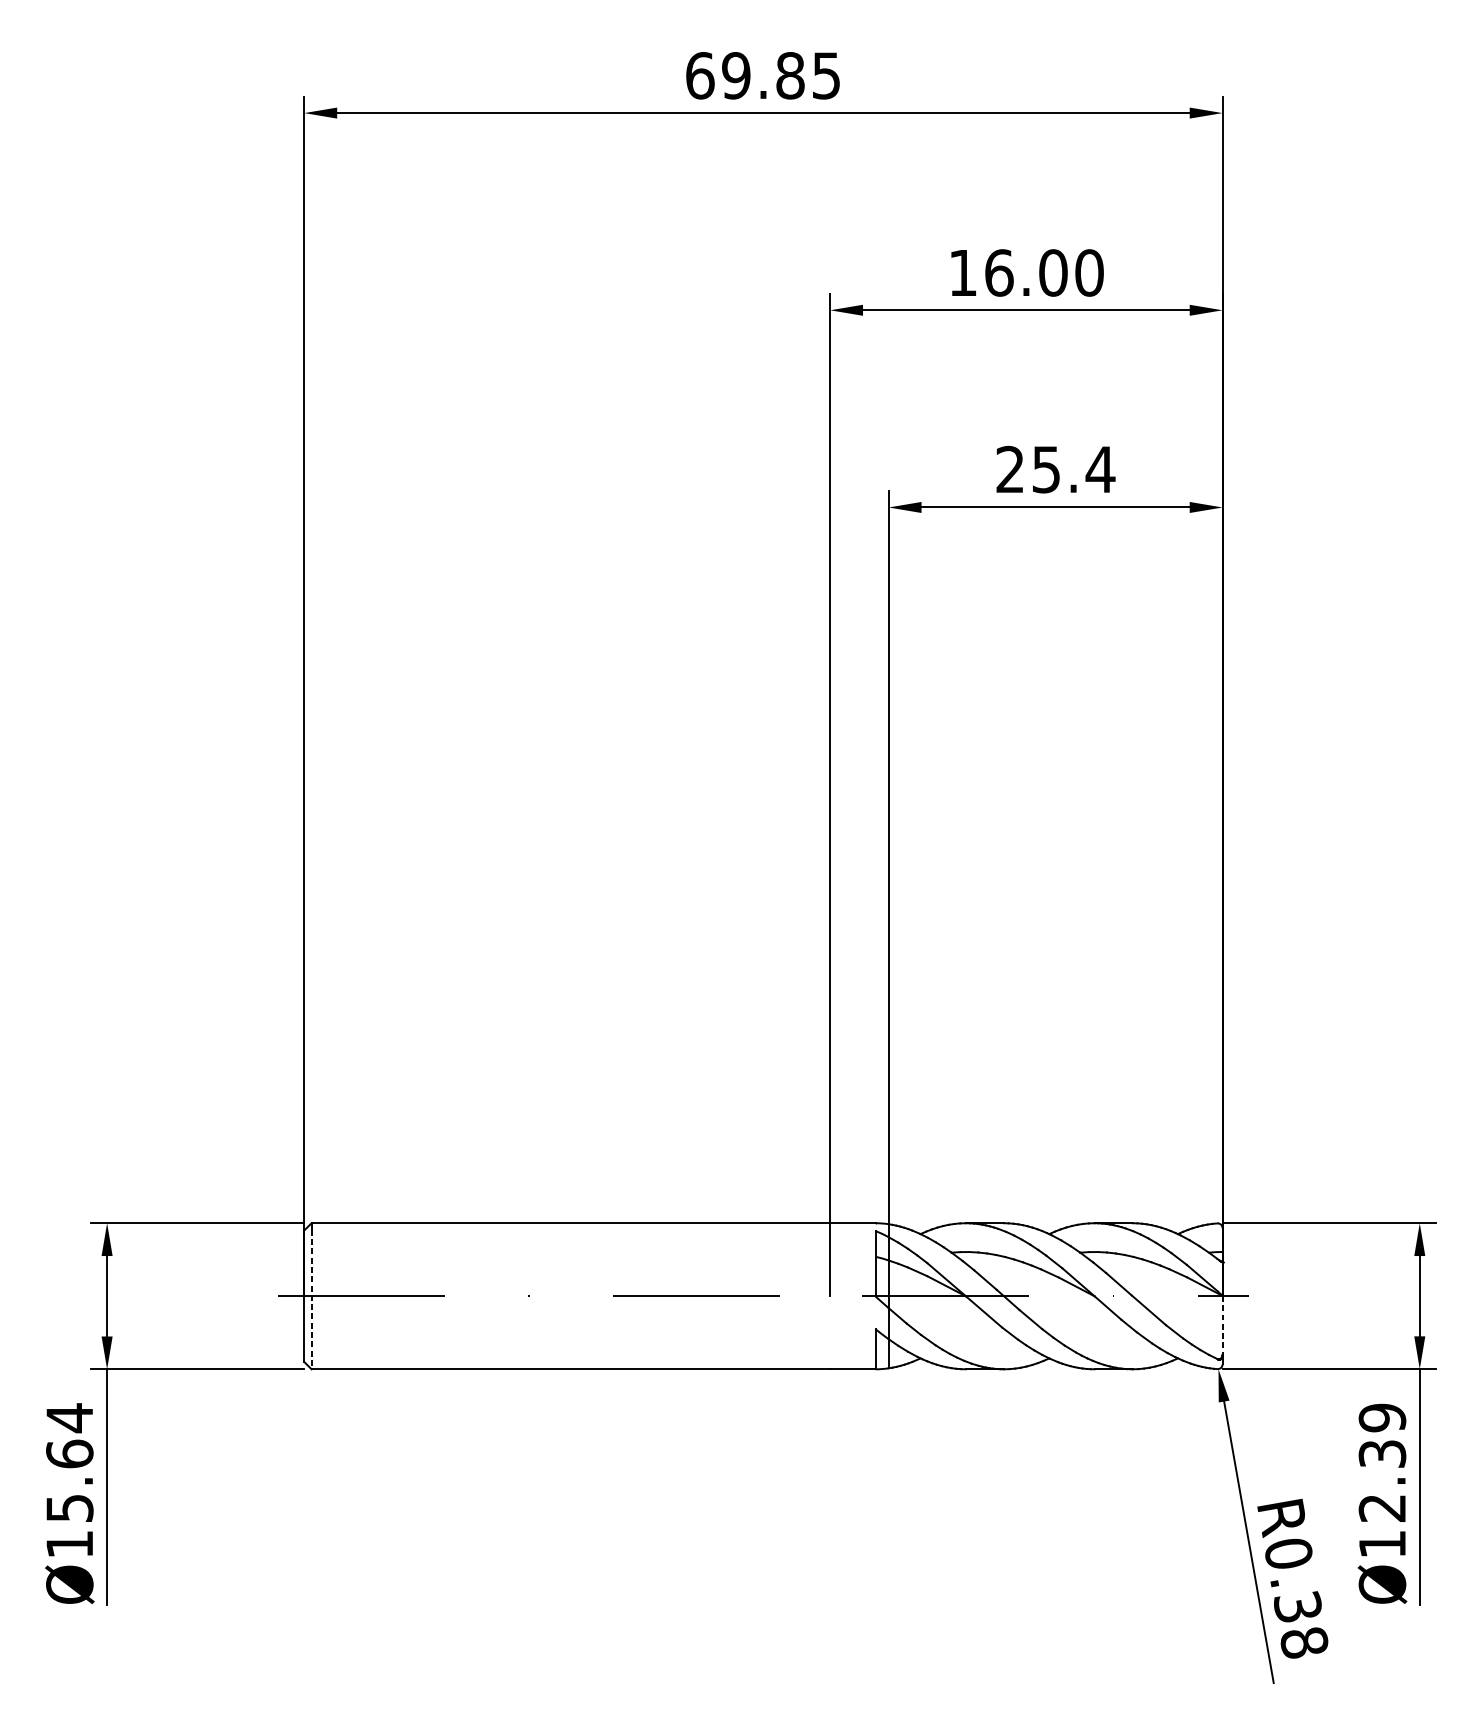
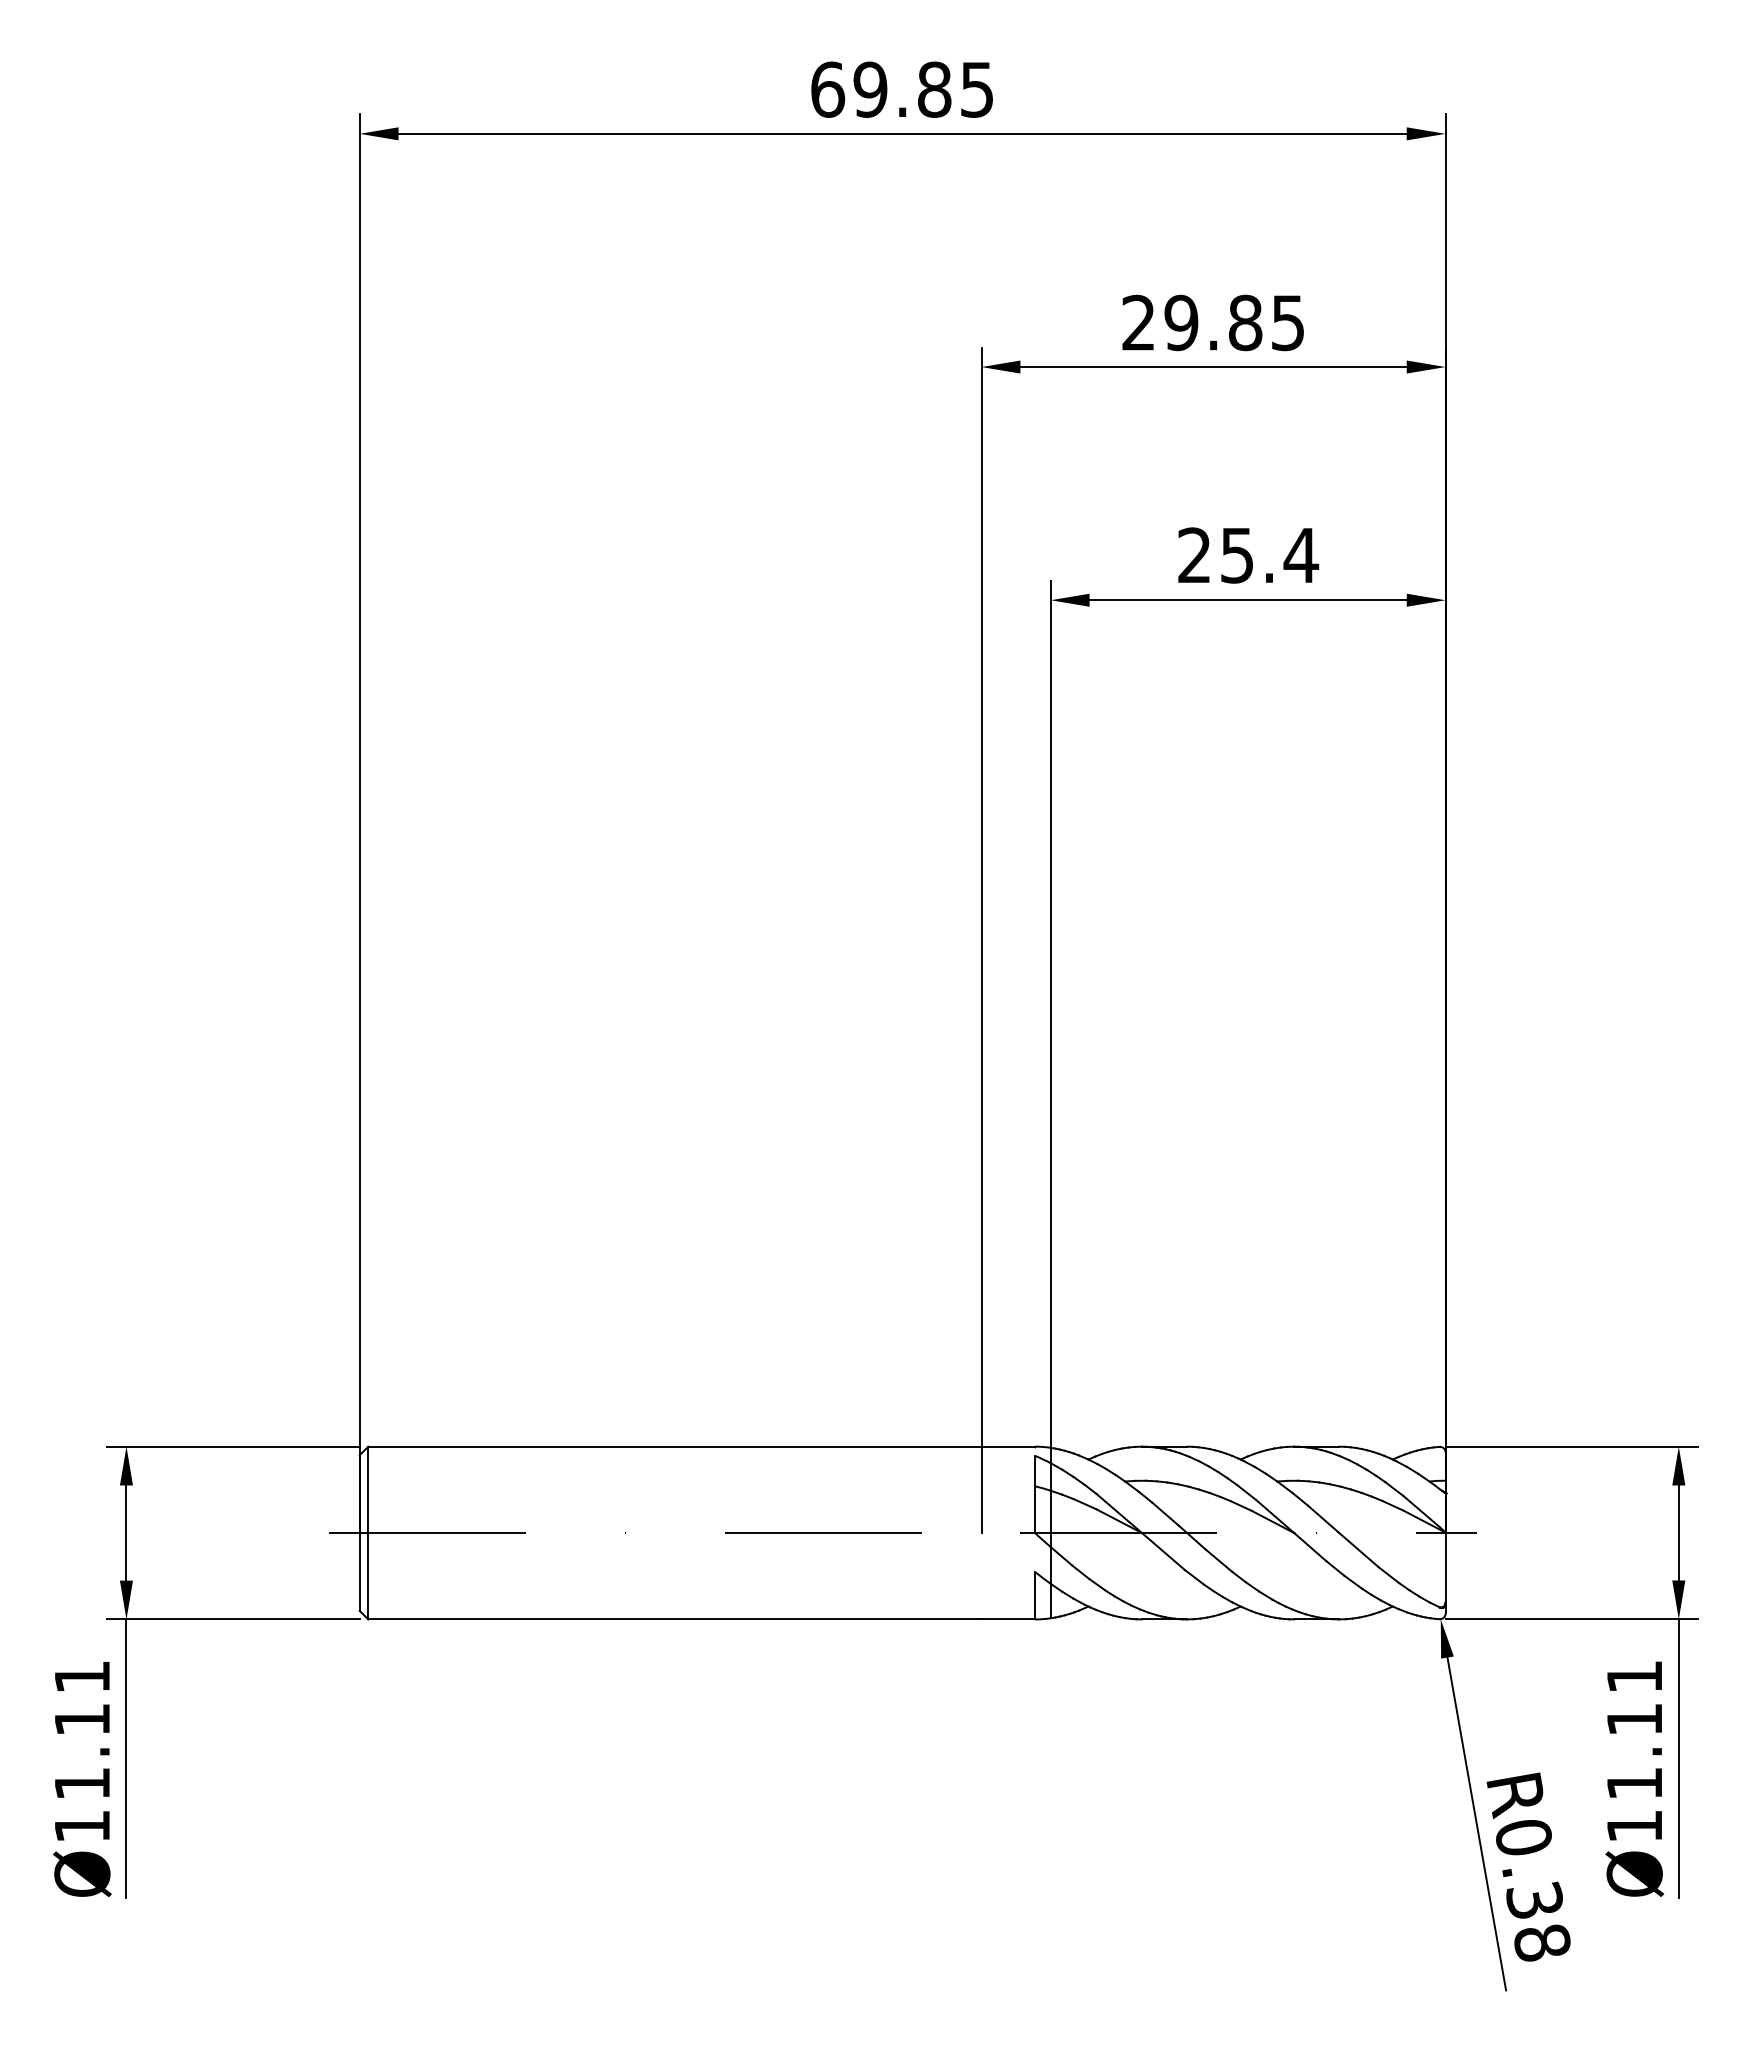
text: (1026, 272) -> (1213, 322), 16.00 -> 29.85
line: (311, 1299) -> (368, 1536), dashed -> solid
line: (1222, 1325) -> (1445, 1567), dashed -> solid
text: (69, 1462) -> (82, 1729), Ø15.64 -> Ø11.11
text: (1382, 1463) -> (1634, 1730), Ø12.39 -> Ø11.11

